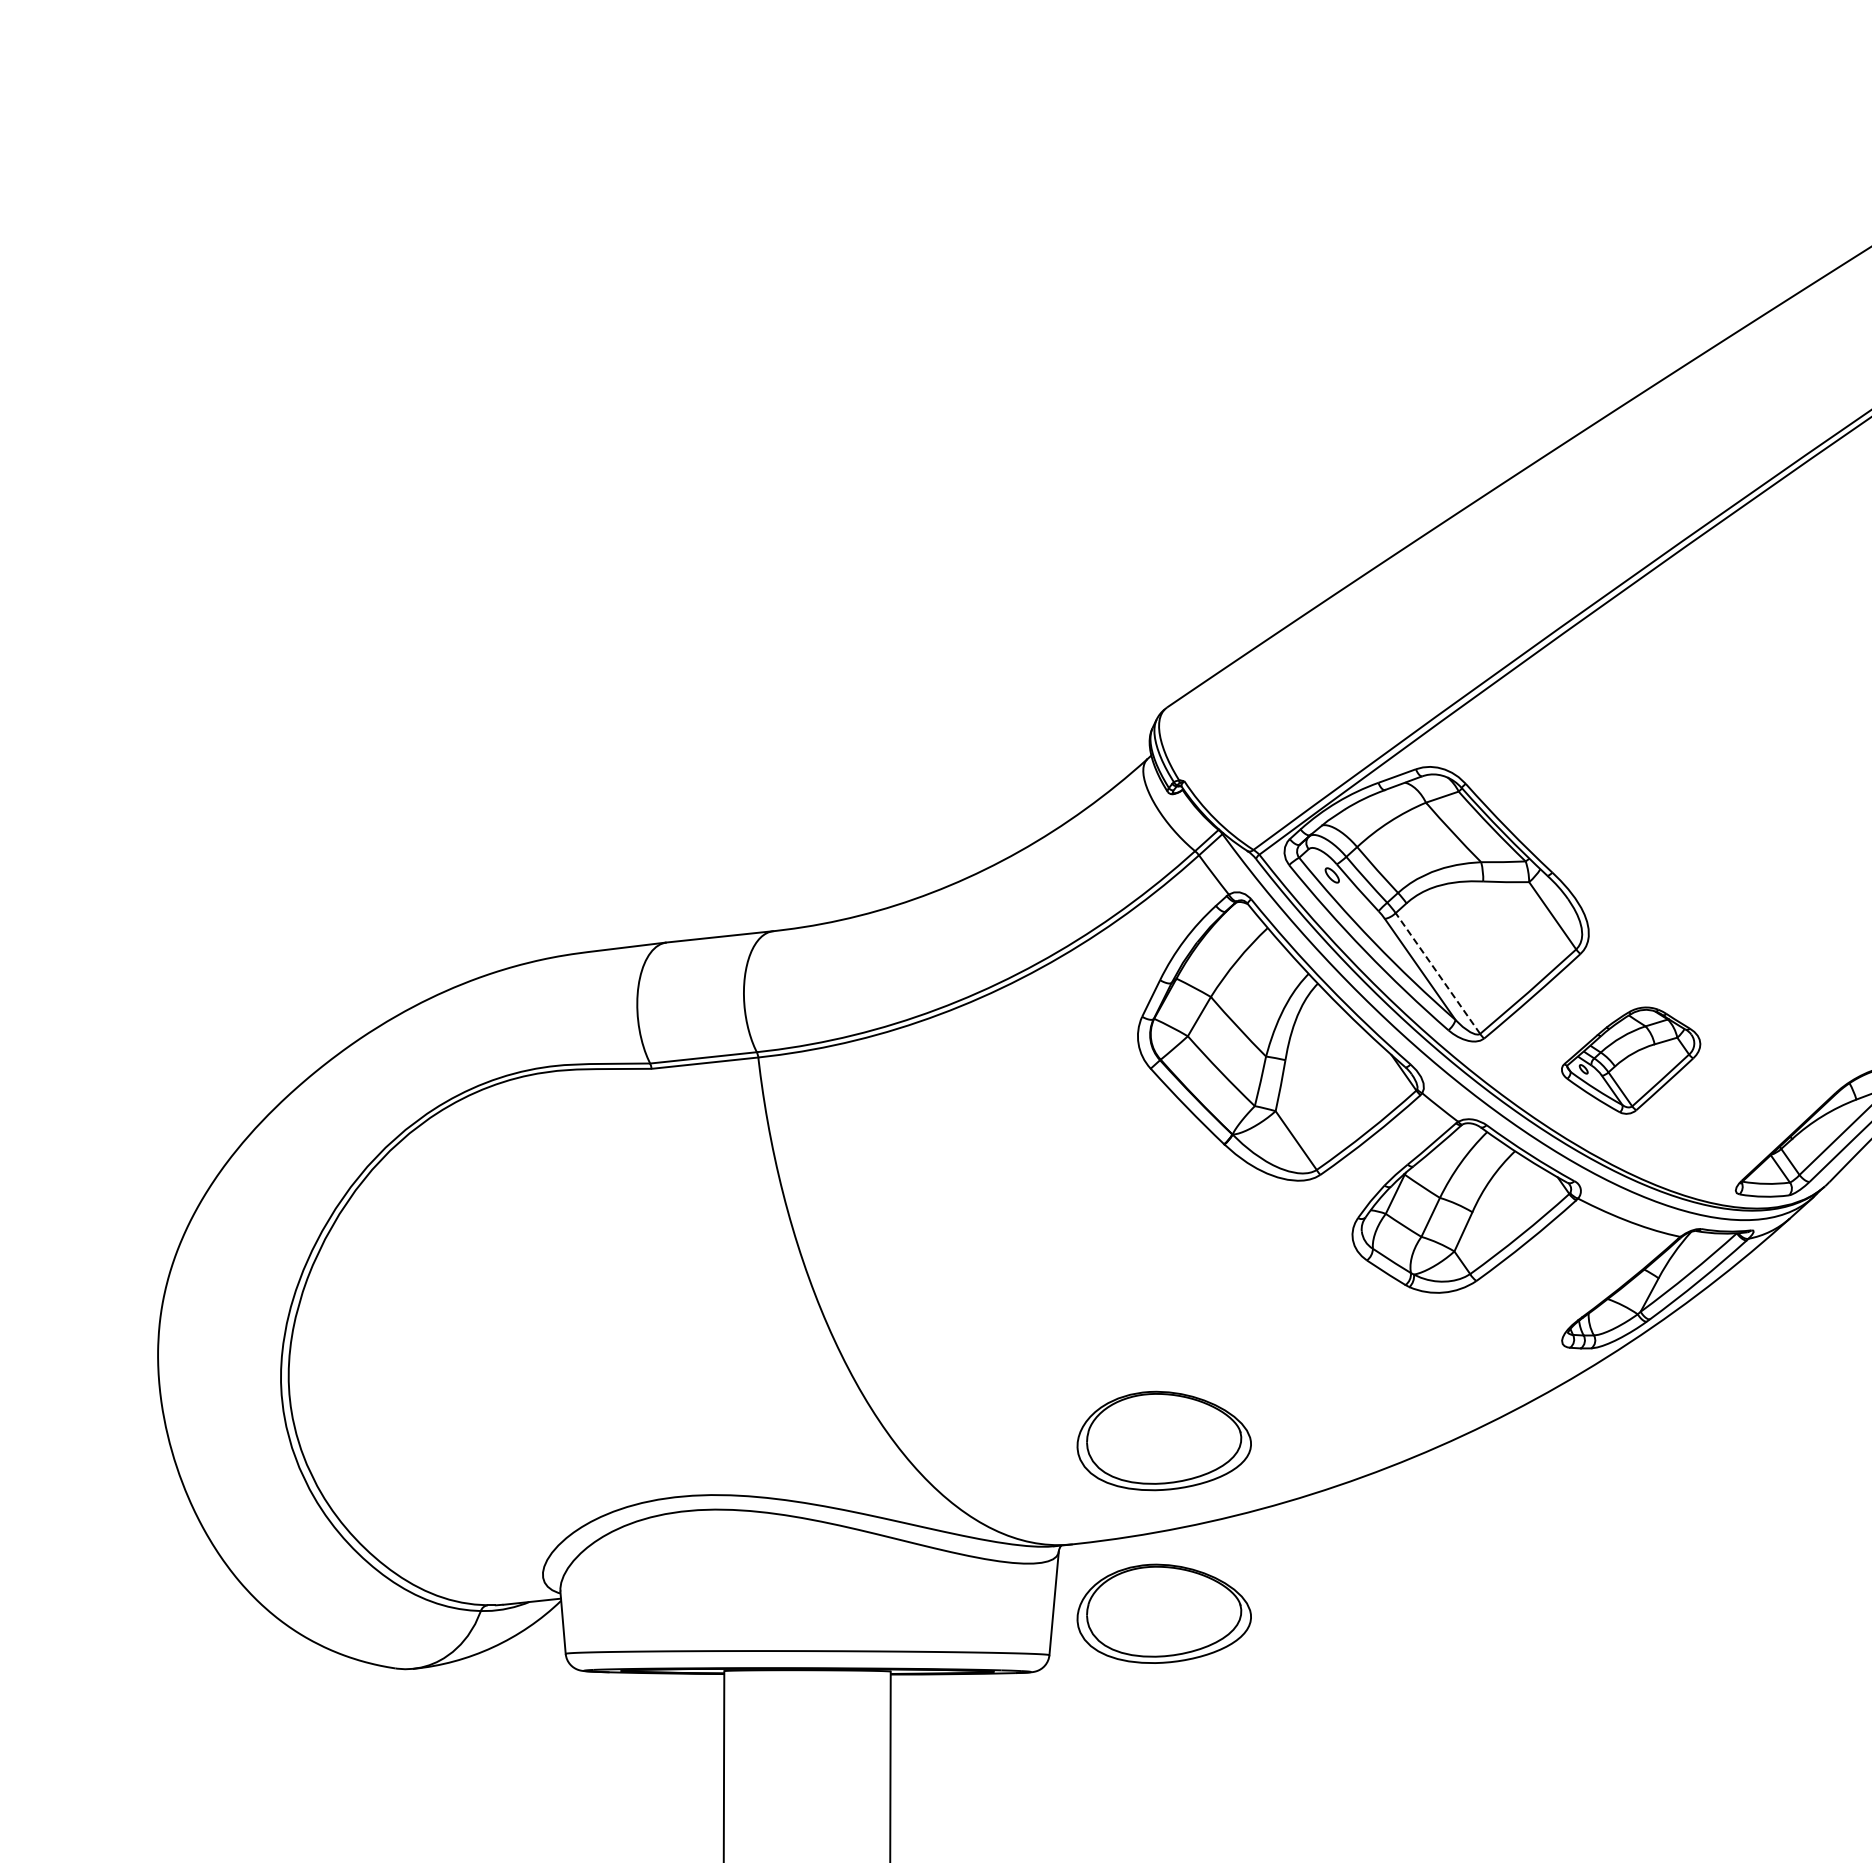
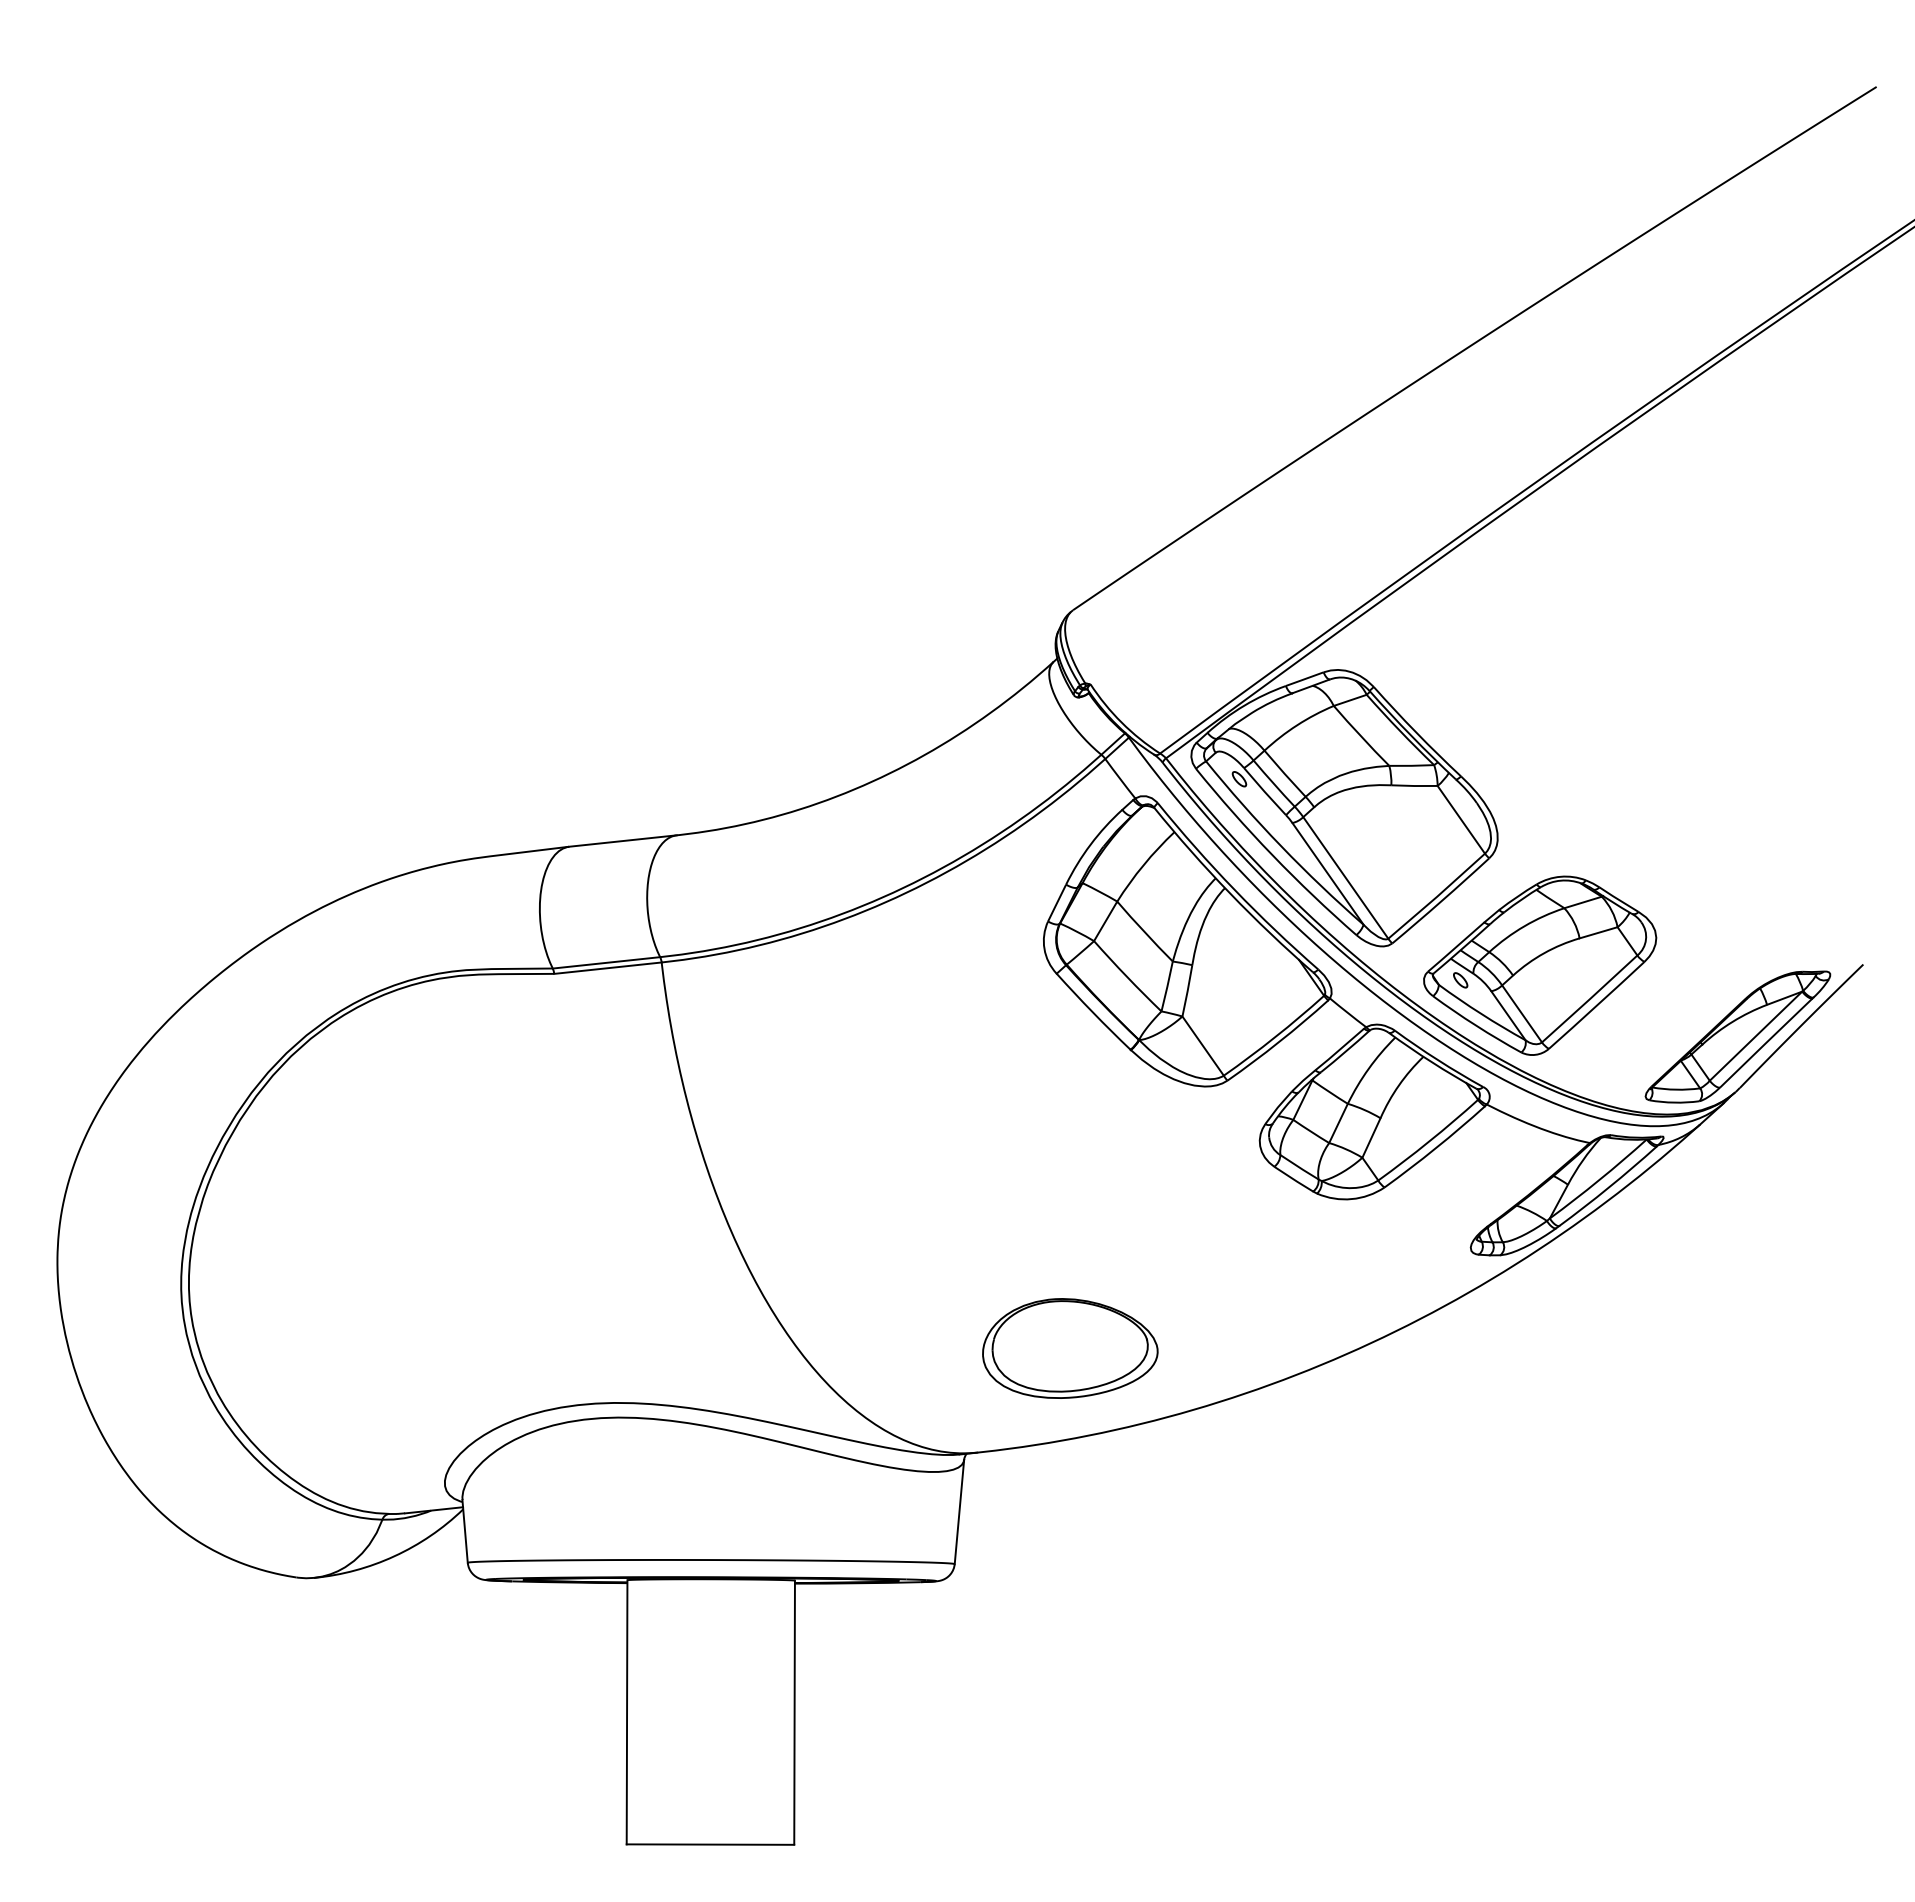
line: (1437, 973) -> (1345, 877), dashed -> solid
part: (1631, 1060) -> (1540, 965), size x1.67
part: (1164, 1613) -> (1070, 1522), removed

